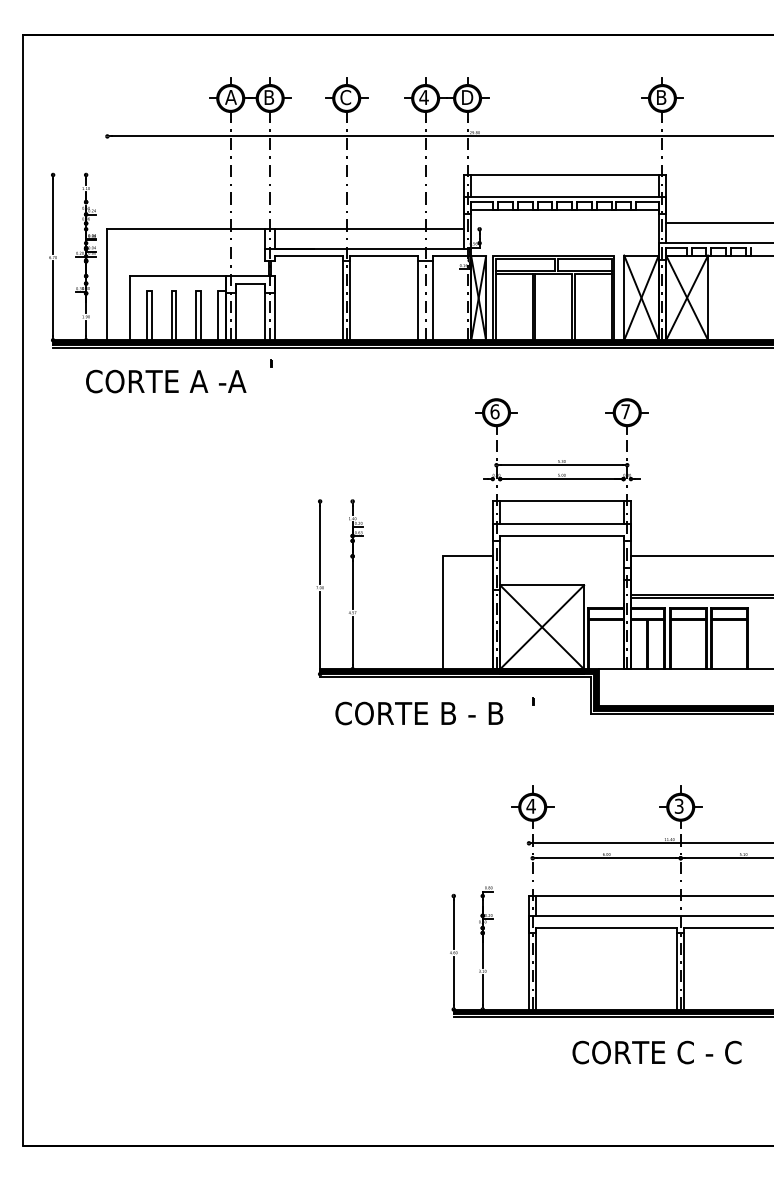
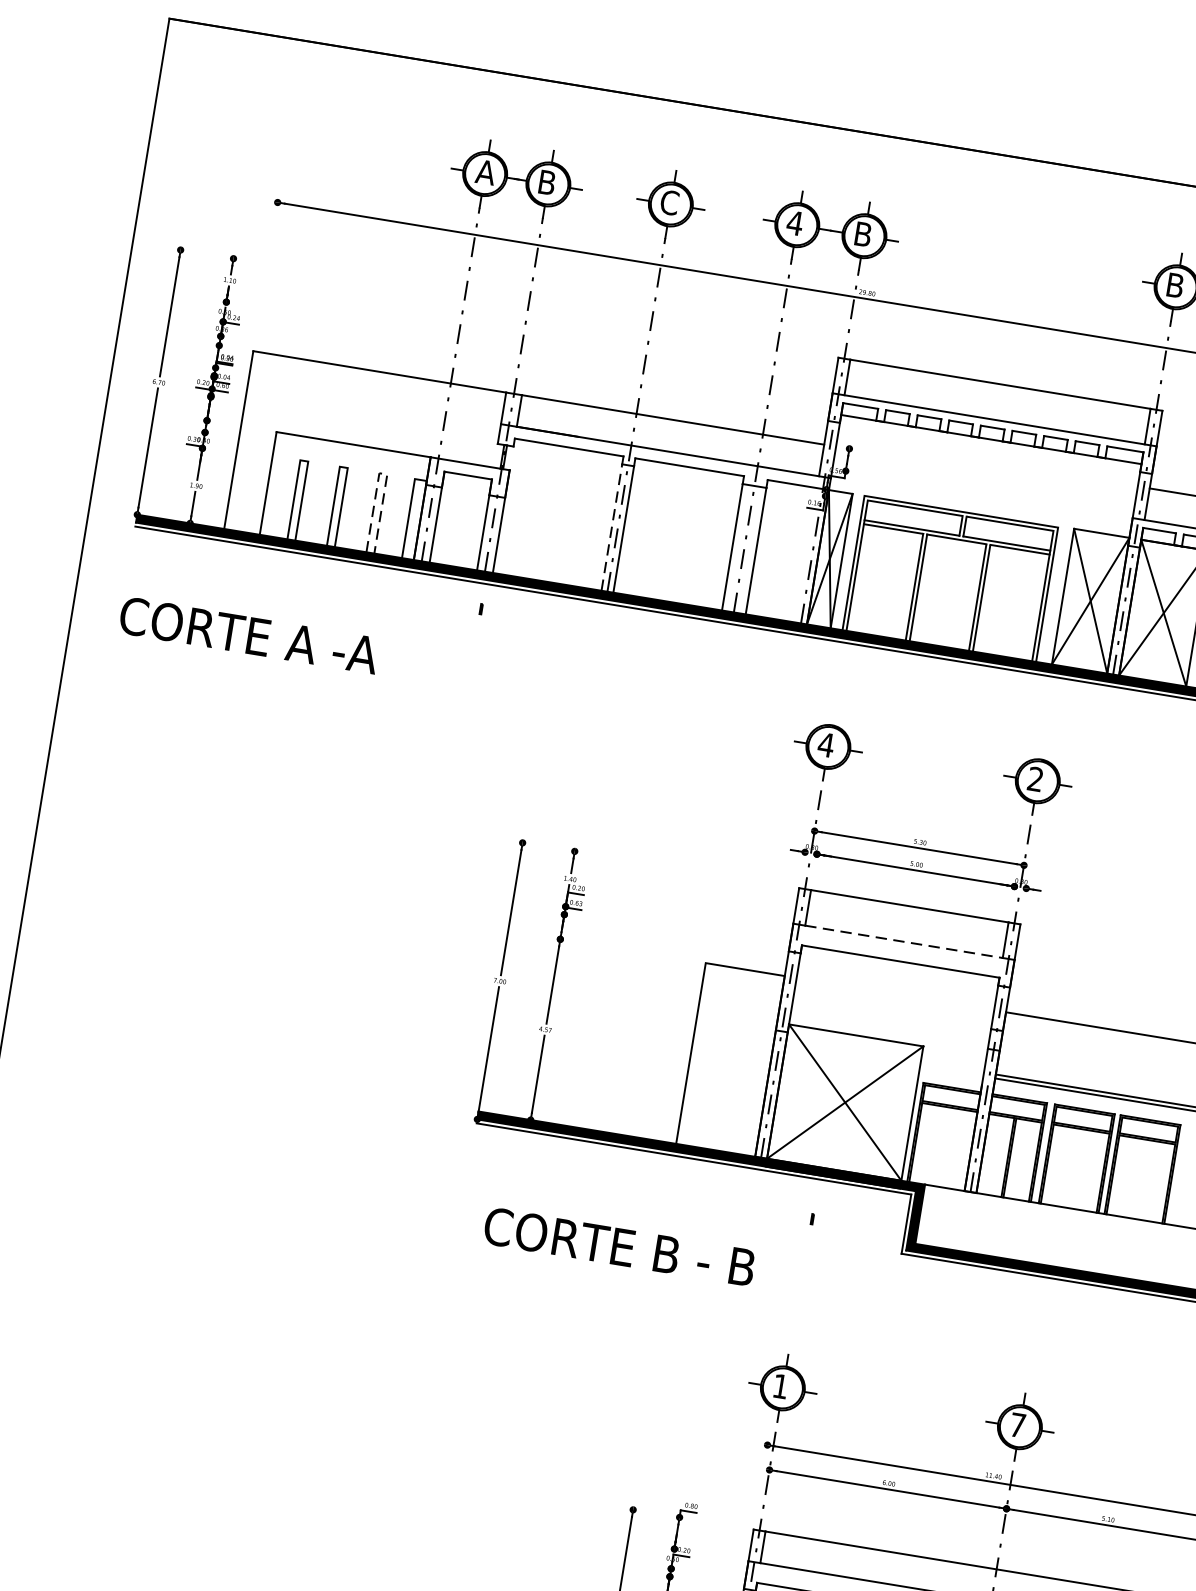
text: (468, 97) -> (866, 234), D -> B
line: (199, 290) -> (384, 473), solid -> dashed
line: (342, 300) -> (611, 526), solid -> dashed
text: (166, 381) -> (249, 635), moved
text: (494, 411) -> (825, 744), 6 -> 4
text: (625, 411) -> (1035, 778), 7 -> 2
line: (561, 523) -> (903, 941), solid -> dashed
text: (419, 713) -> (619, 1246), moved
text: (678, 805) -> (1016, 1423), 3 -> 7
text: (530, 806) -> (779, 1386), 4 -> 1

